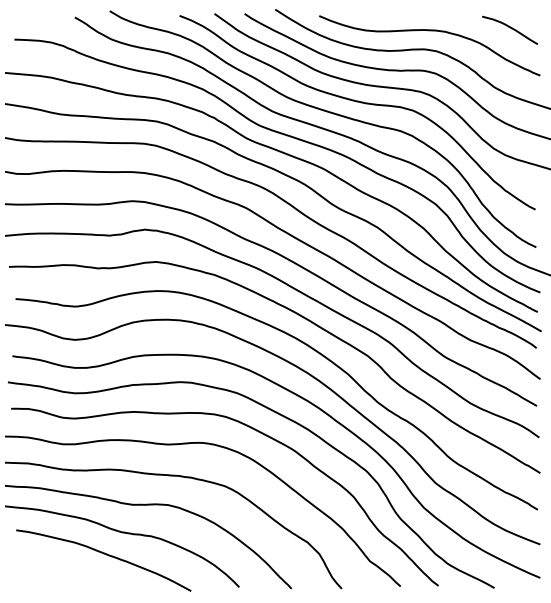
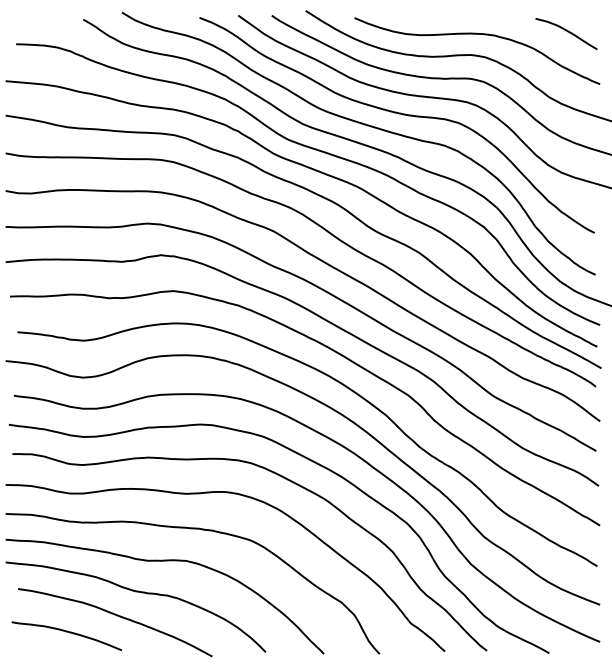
curve: (59, 569) -> (66, 632), added

